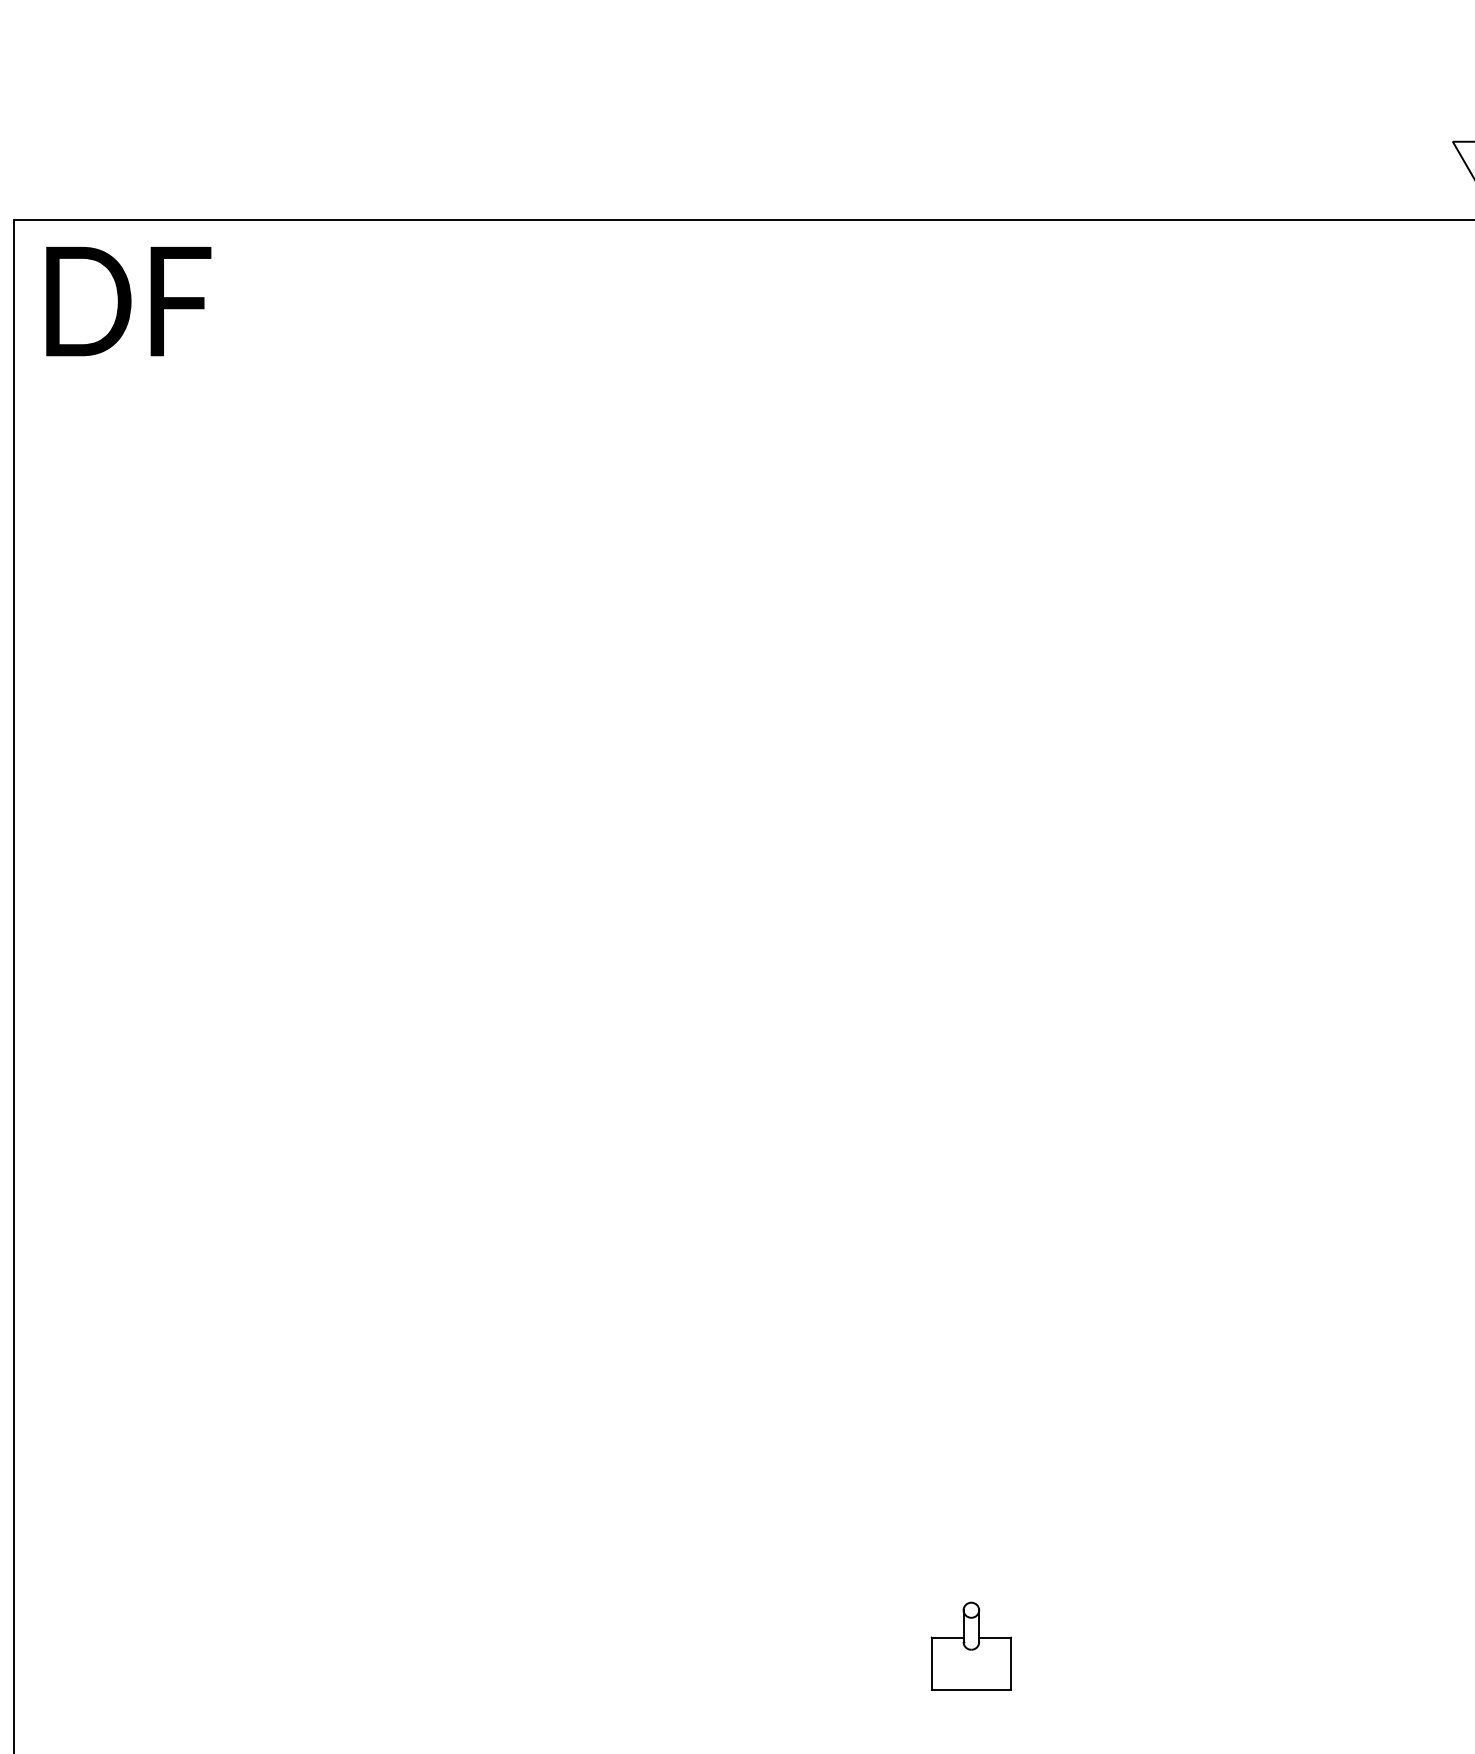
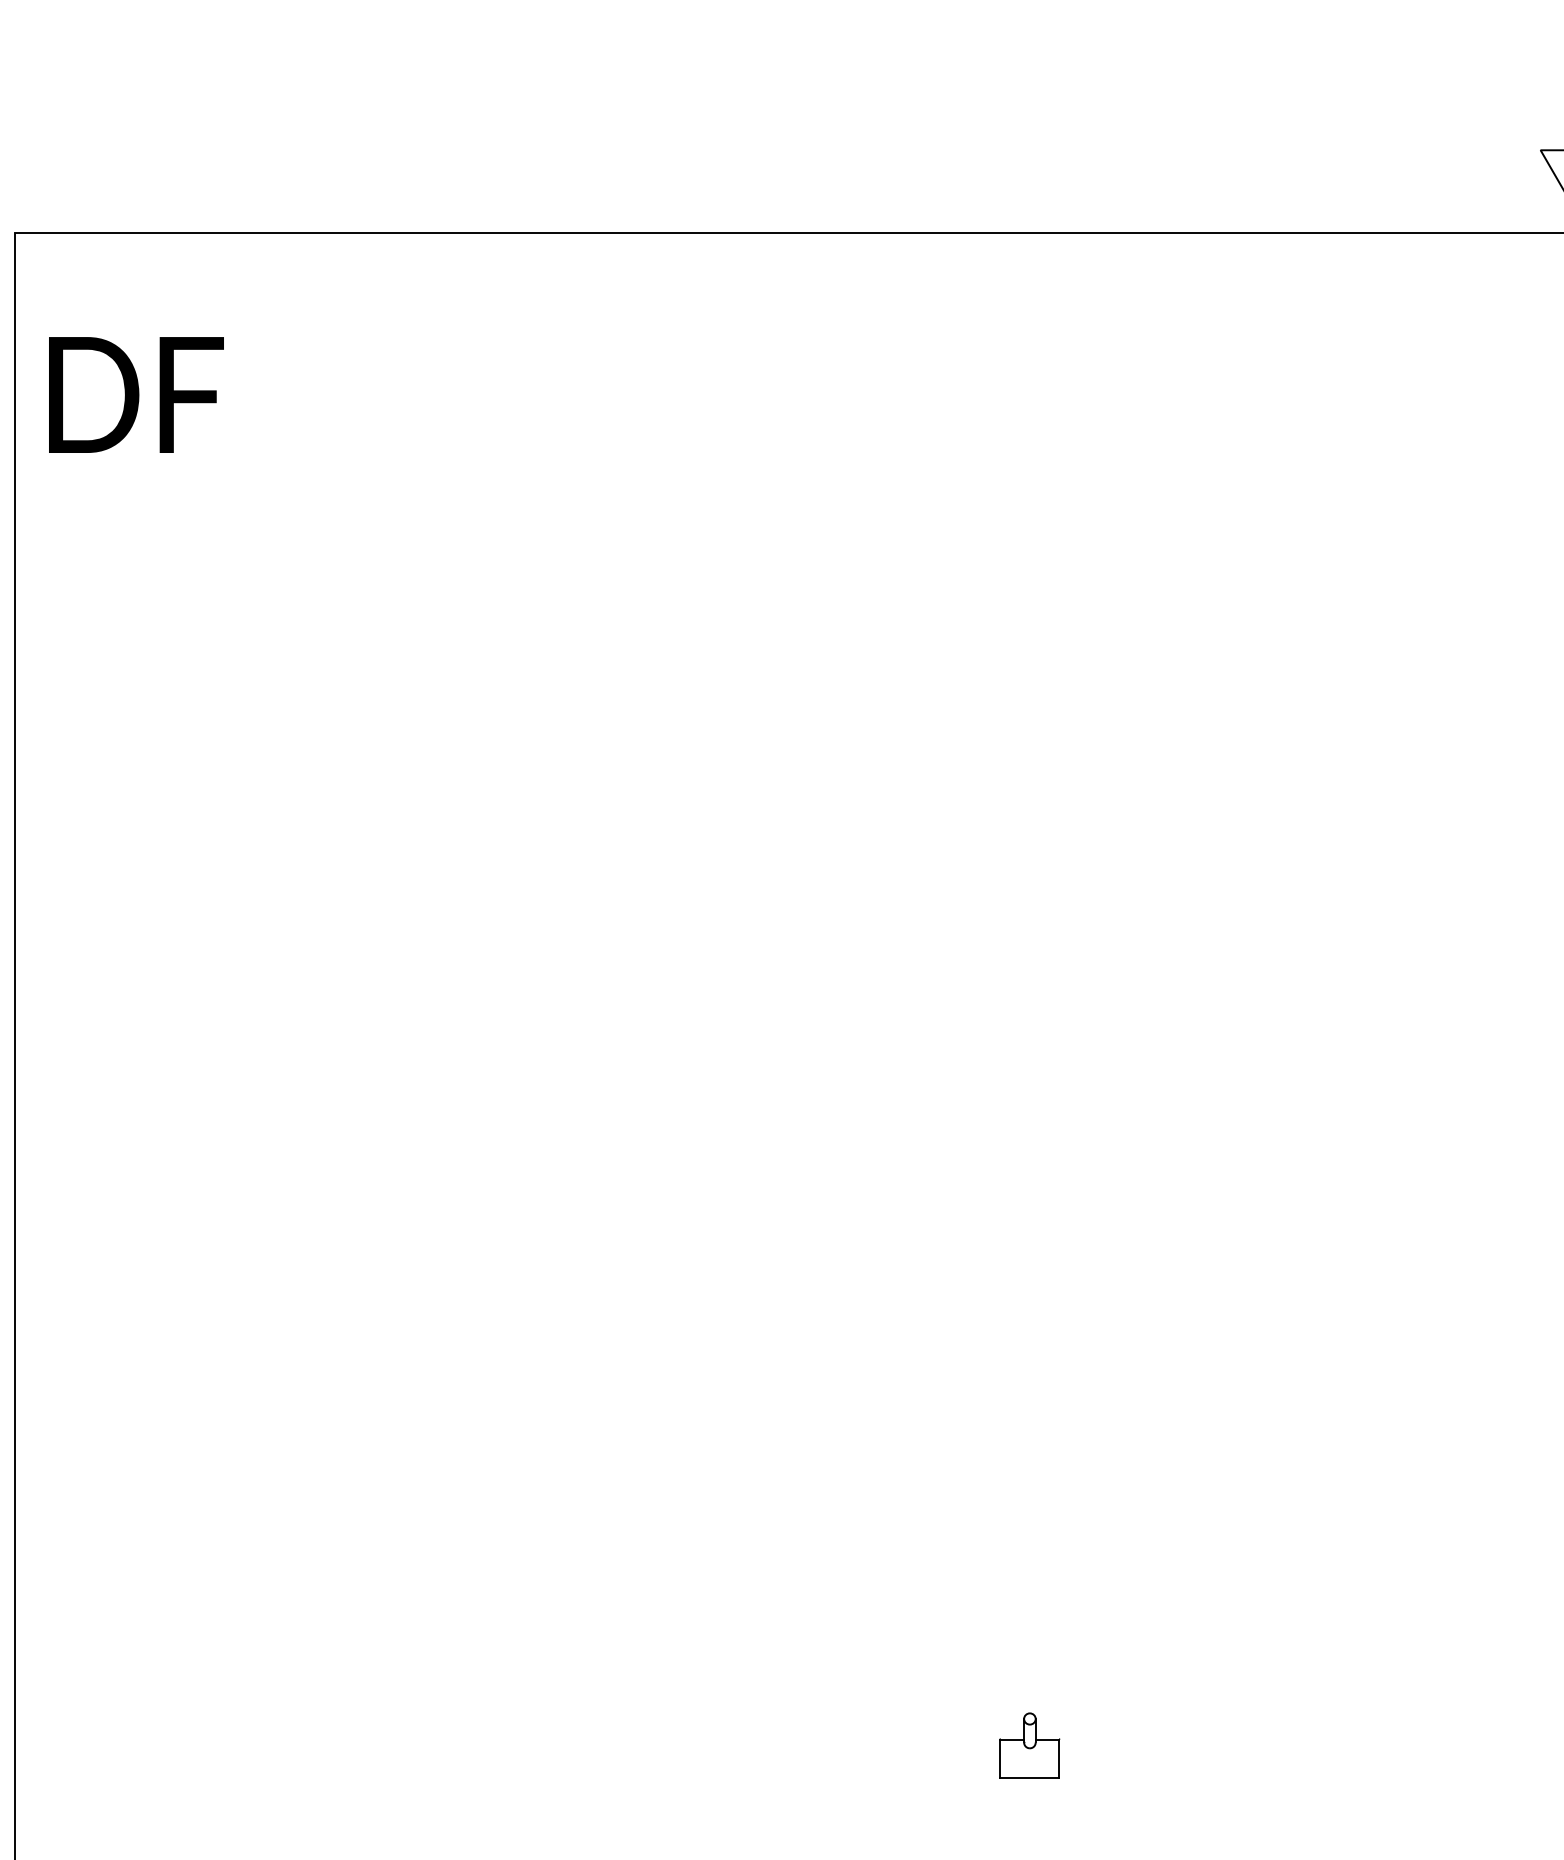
text: (128, 301) -> (136, 394), moved
part: (970, 1645) -> (1029, 1744), size x0.7

